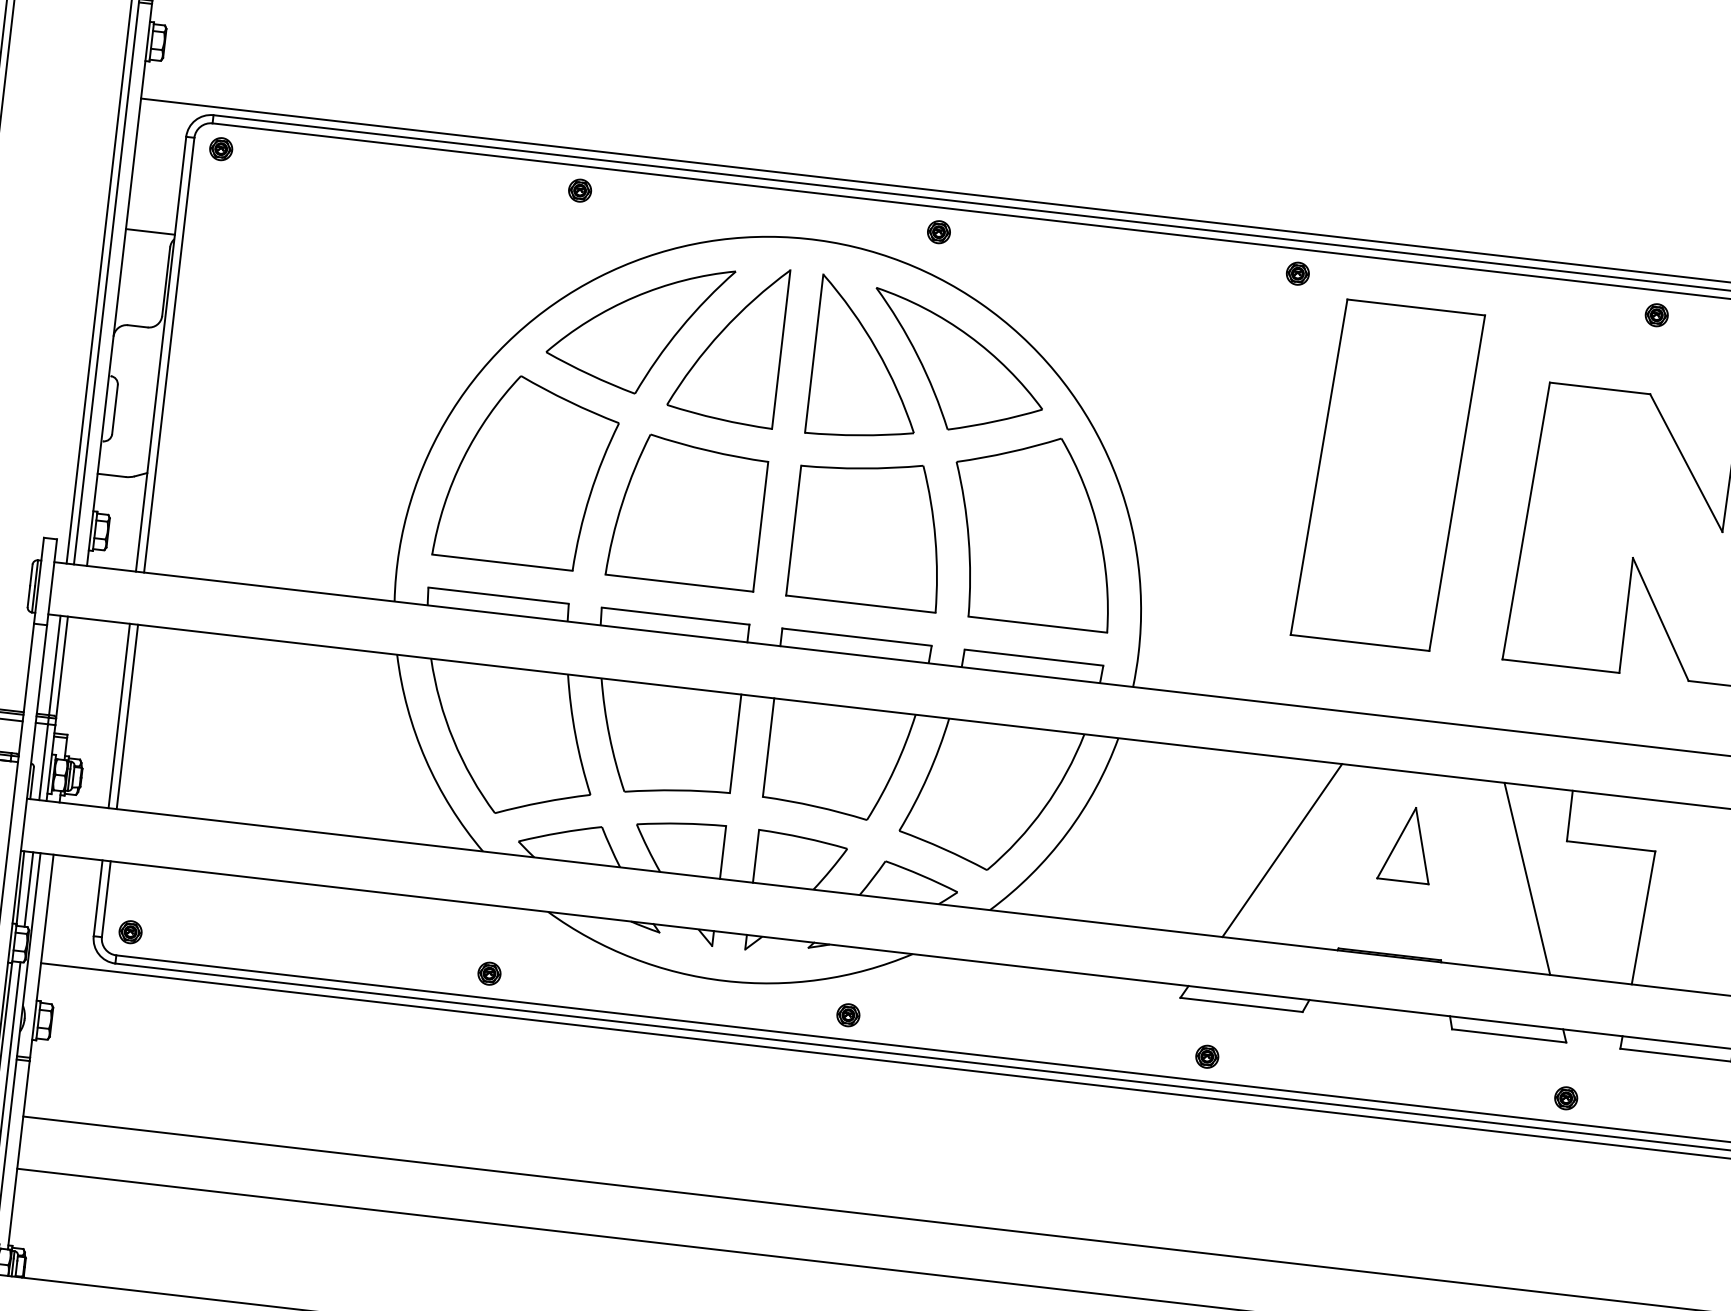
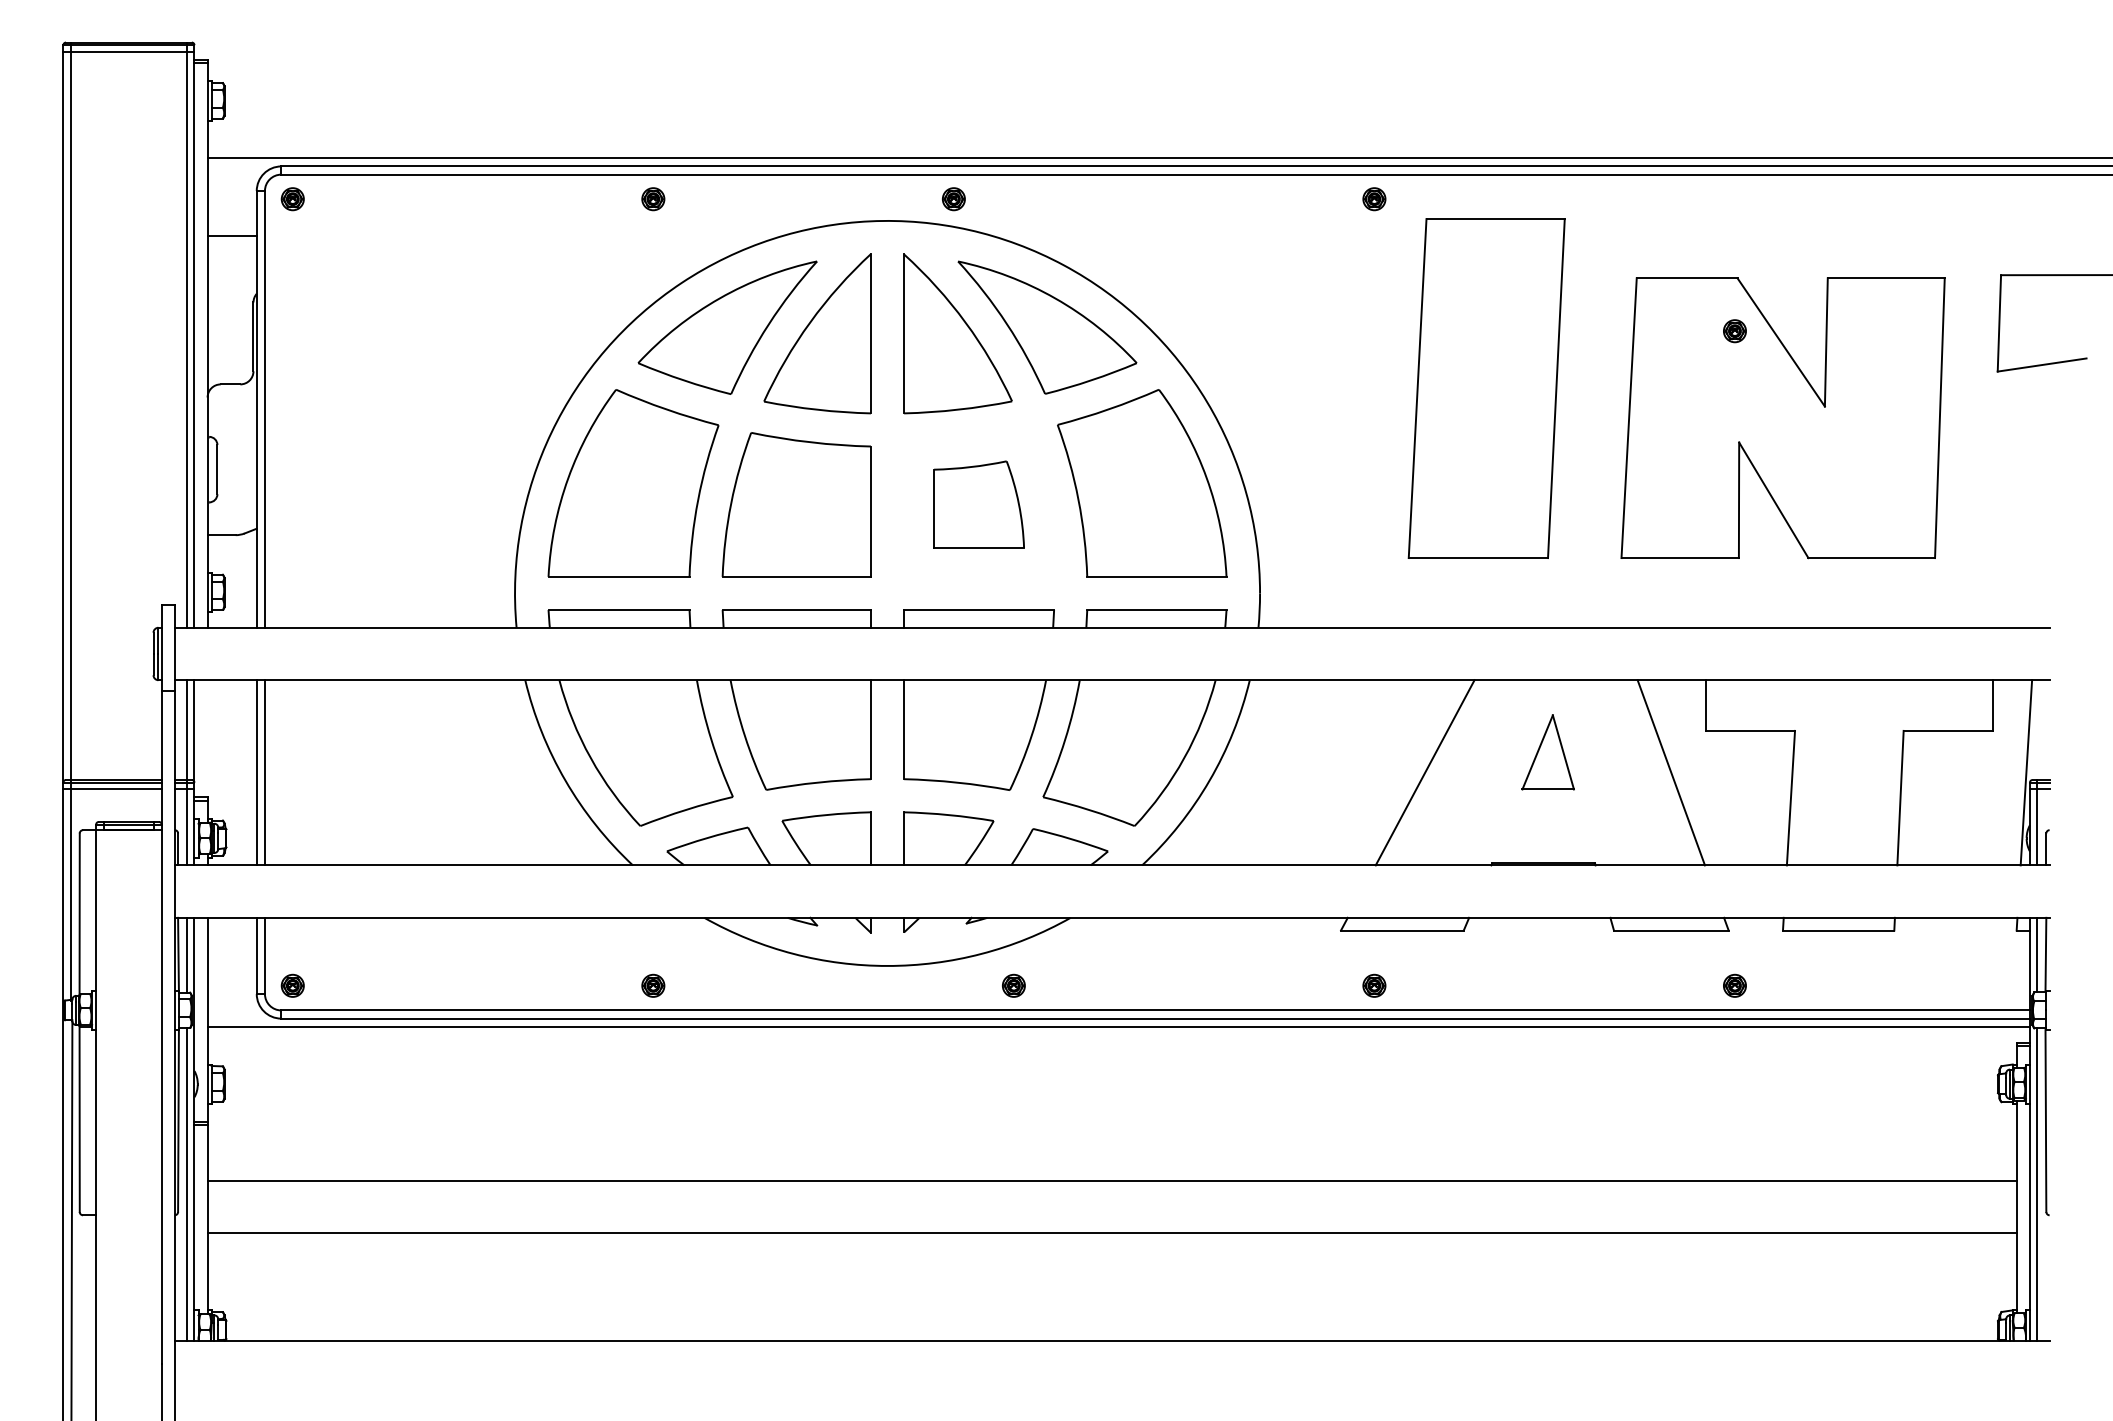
line: (149, 231) -> (231, 236), moved
part: (938, 232) -> (953, 199), moved
part: (1656, 315) -> (1734, 331), moved
part: (868, 532) -> (978, 504), size x0.6

